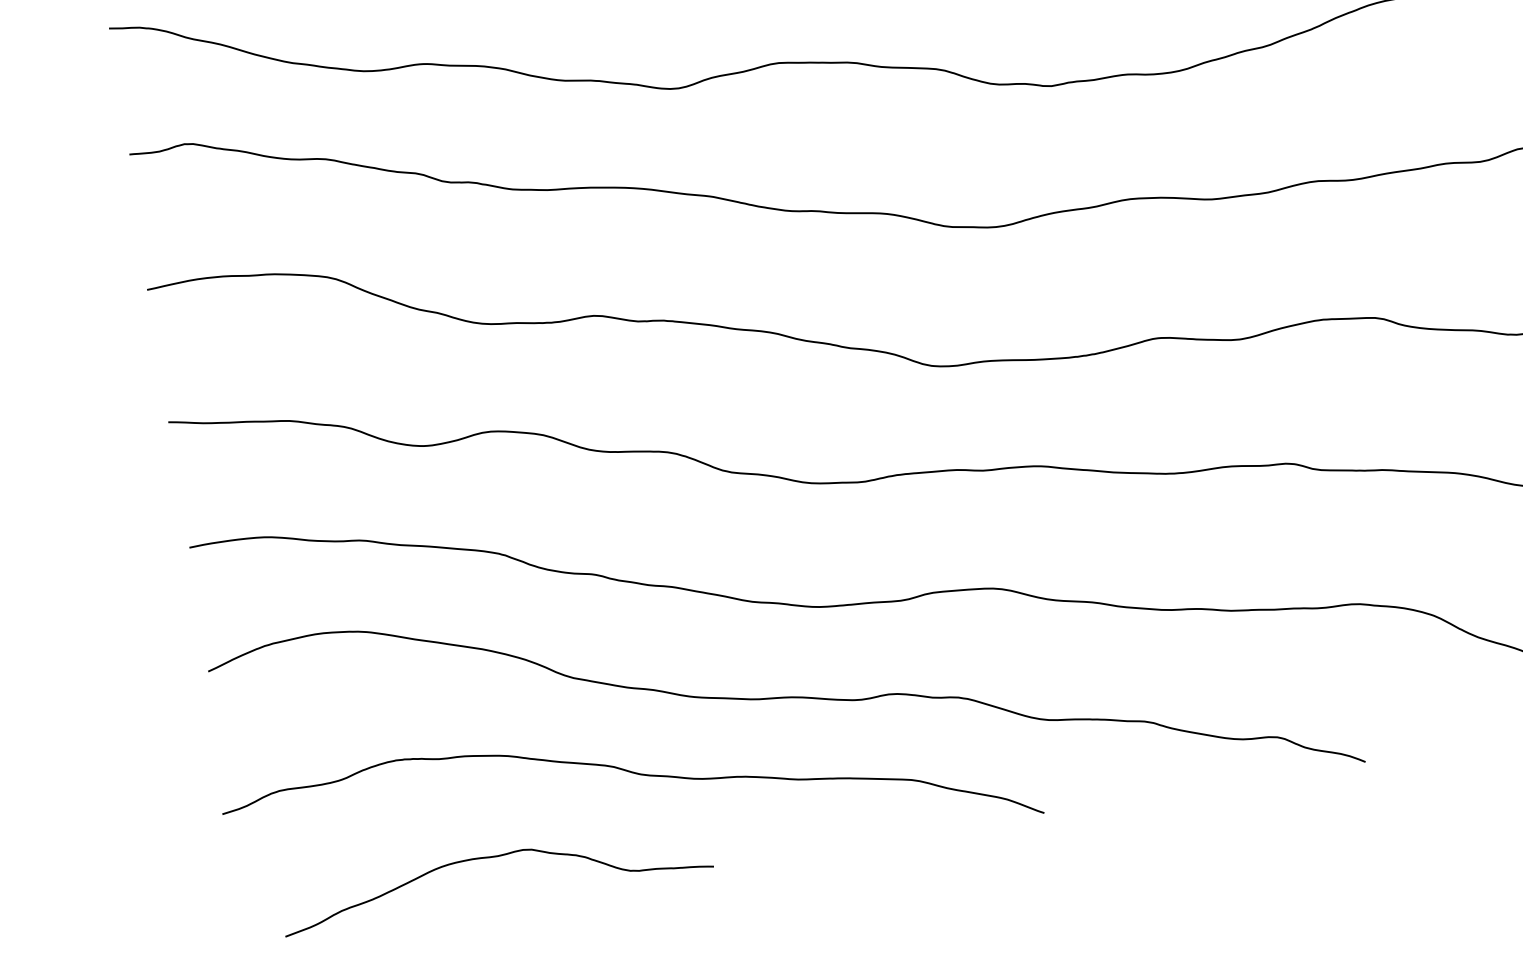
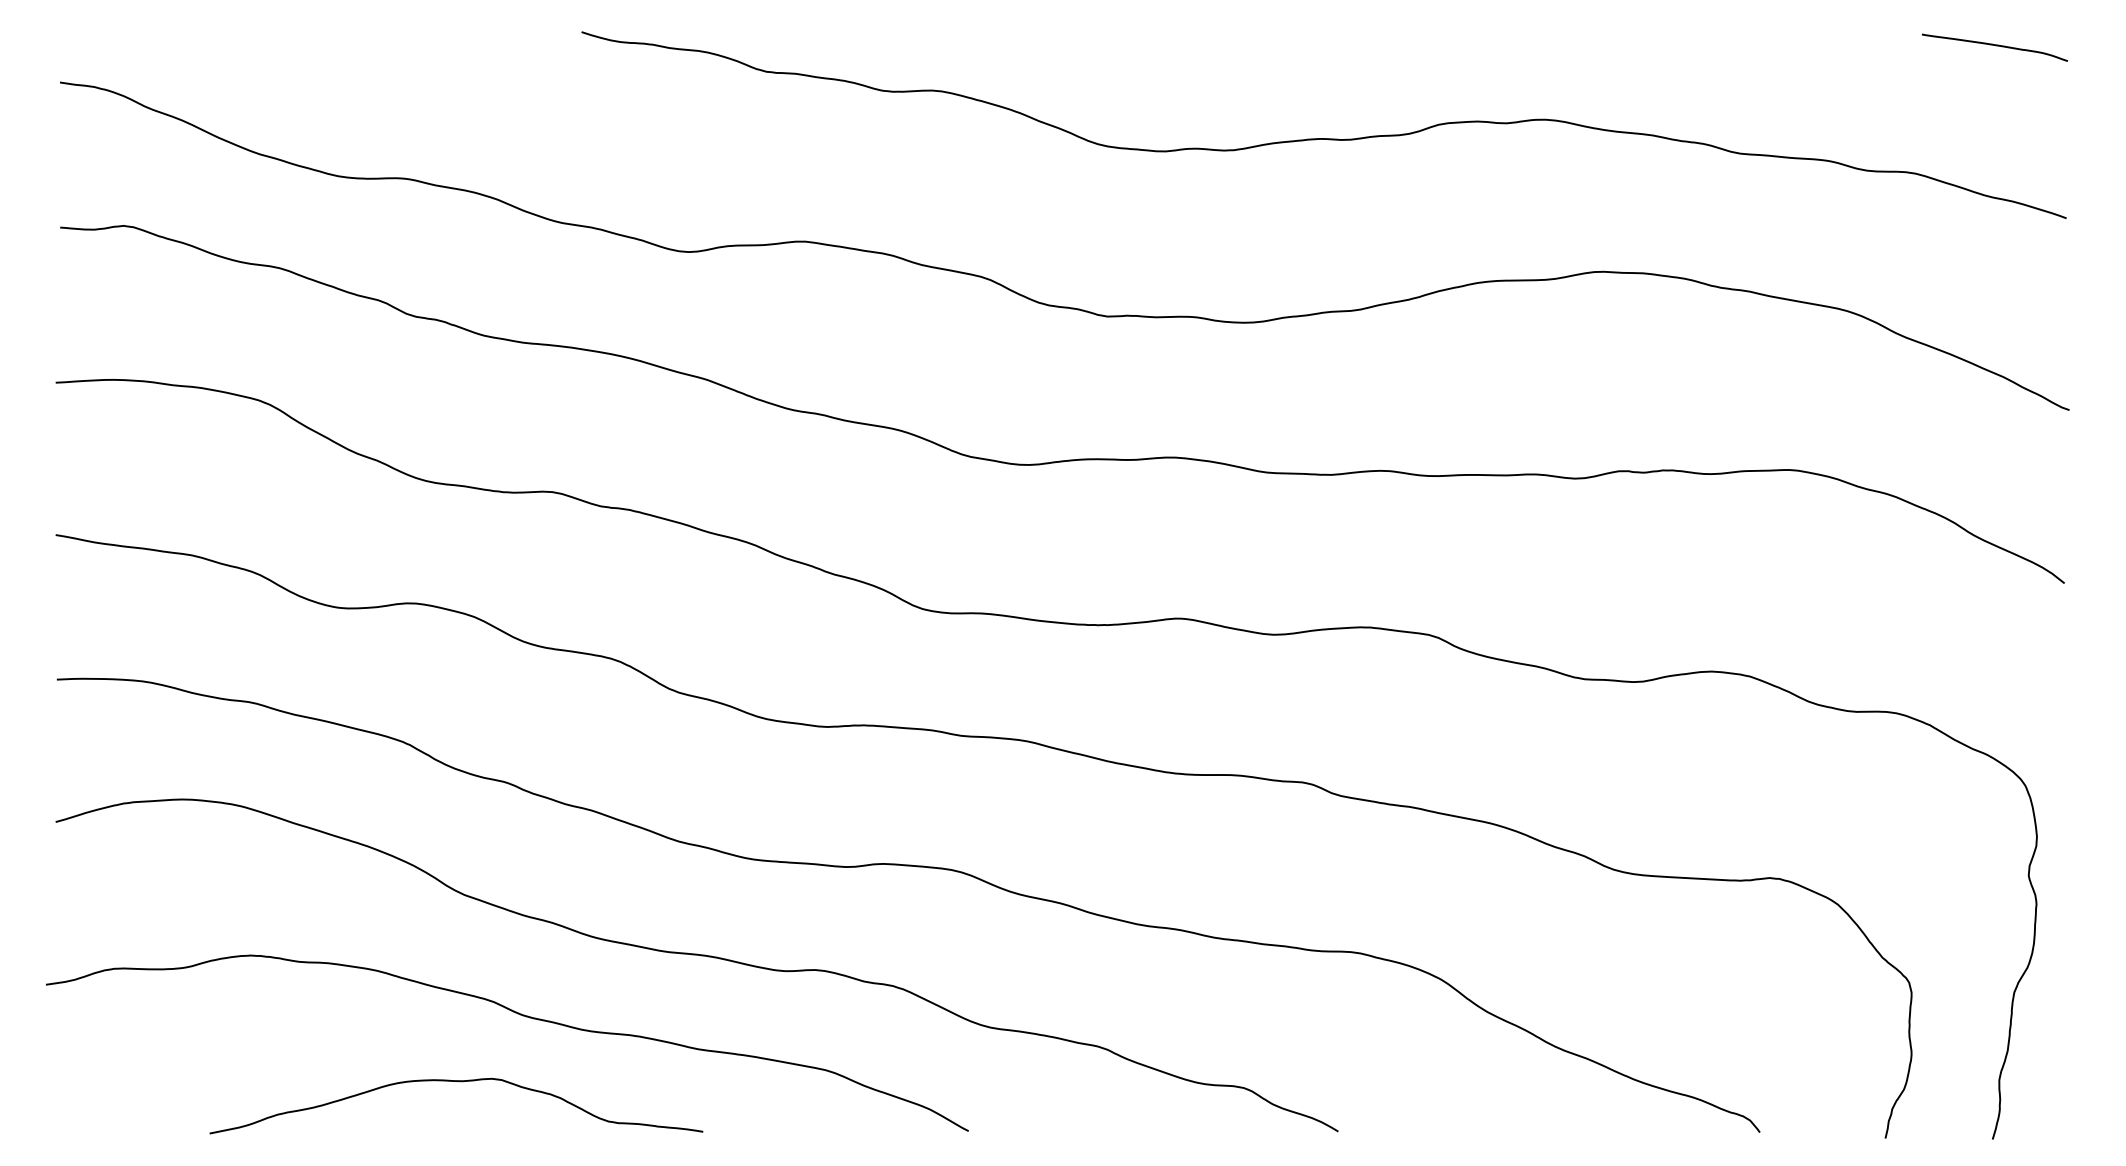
curve: (495, 857) -> (459, 1082), moved

